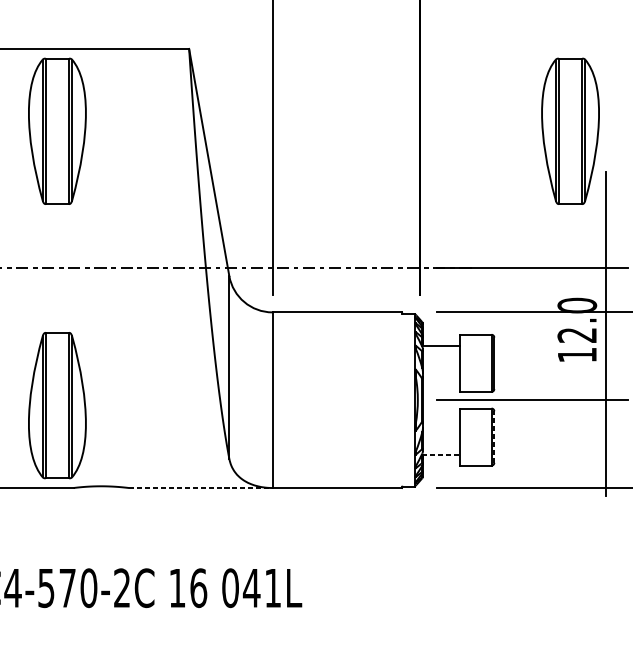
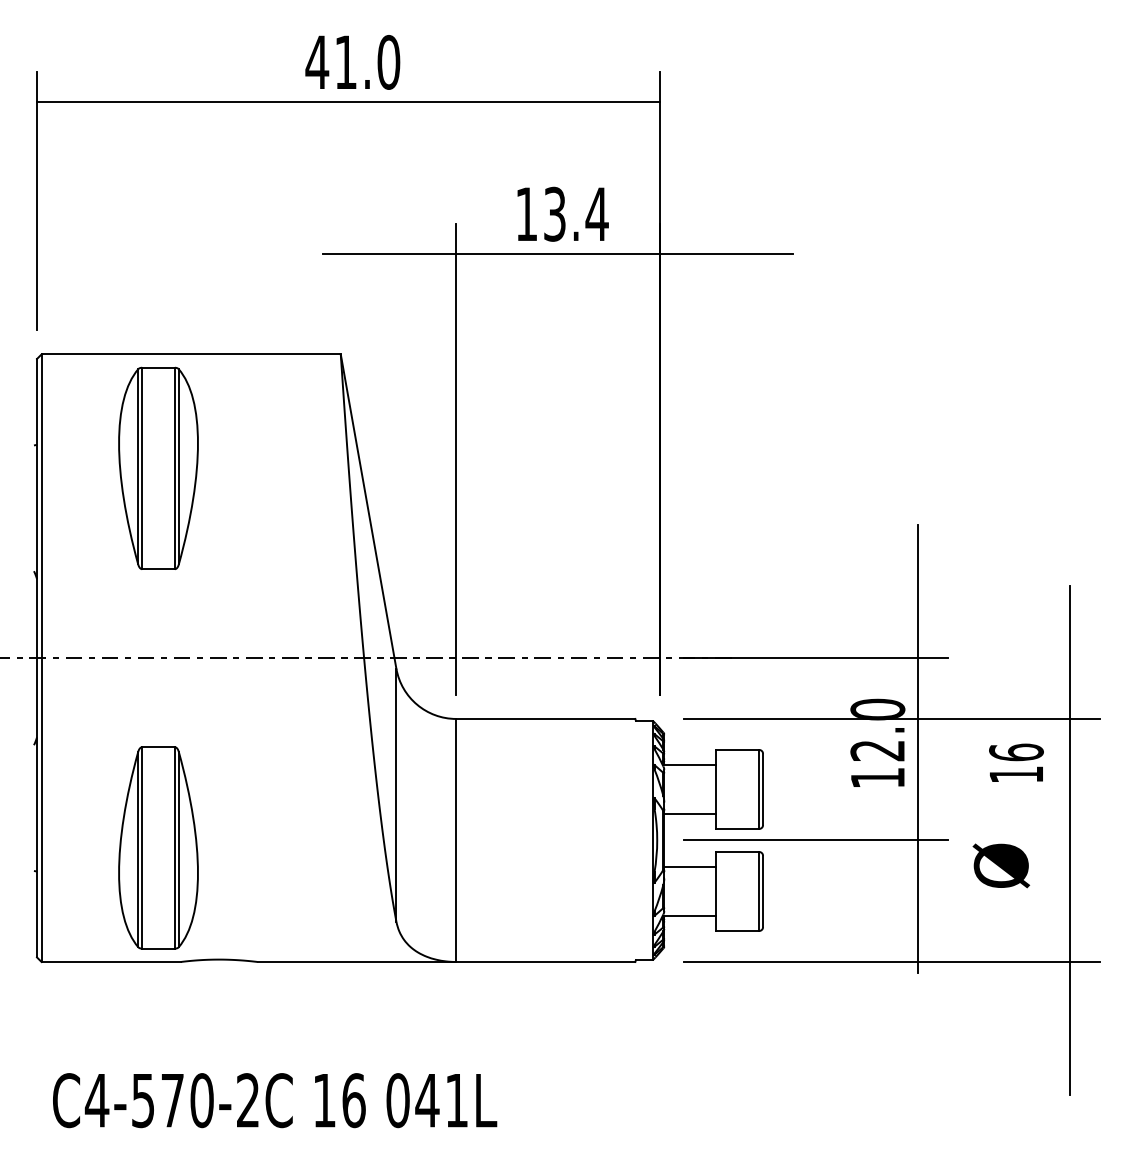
part: (570, 130) -> (868, 467), removed
line: (441, 380) -> (689, 813), added
line: (441, 419) -> (689, 867), added
line: (494, 437) -> (763, 891), dashed -> solid
line: (441, 454) -> (689, 915), dashed -> solid
line: (201, 487) -> (357, 961), dashed -> solid

